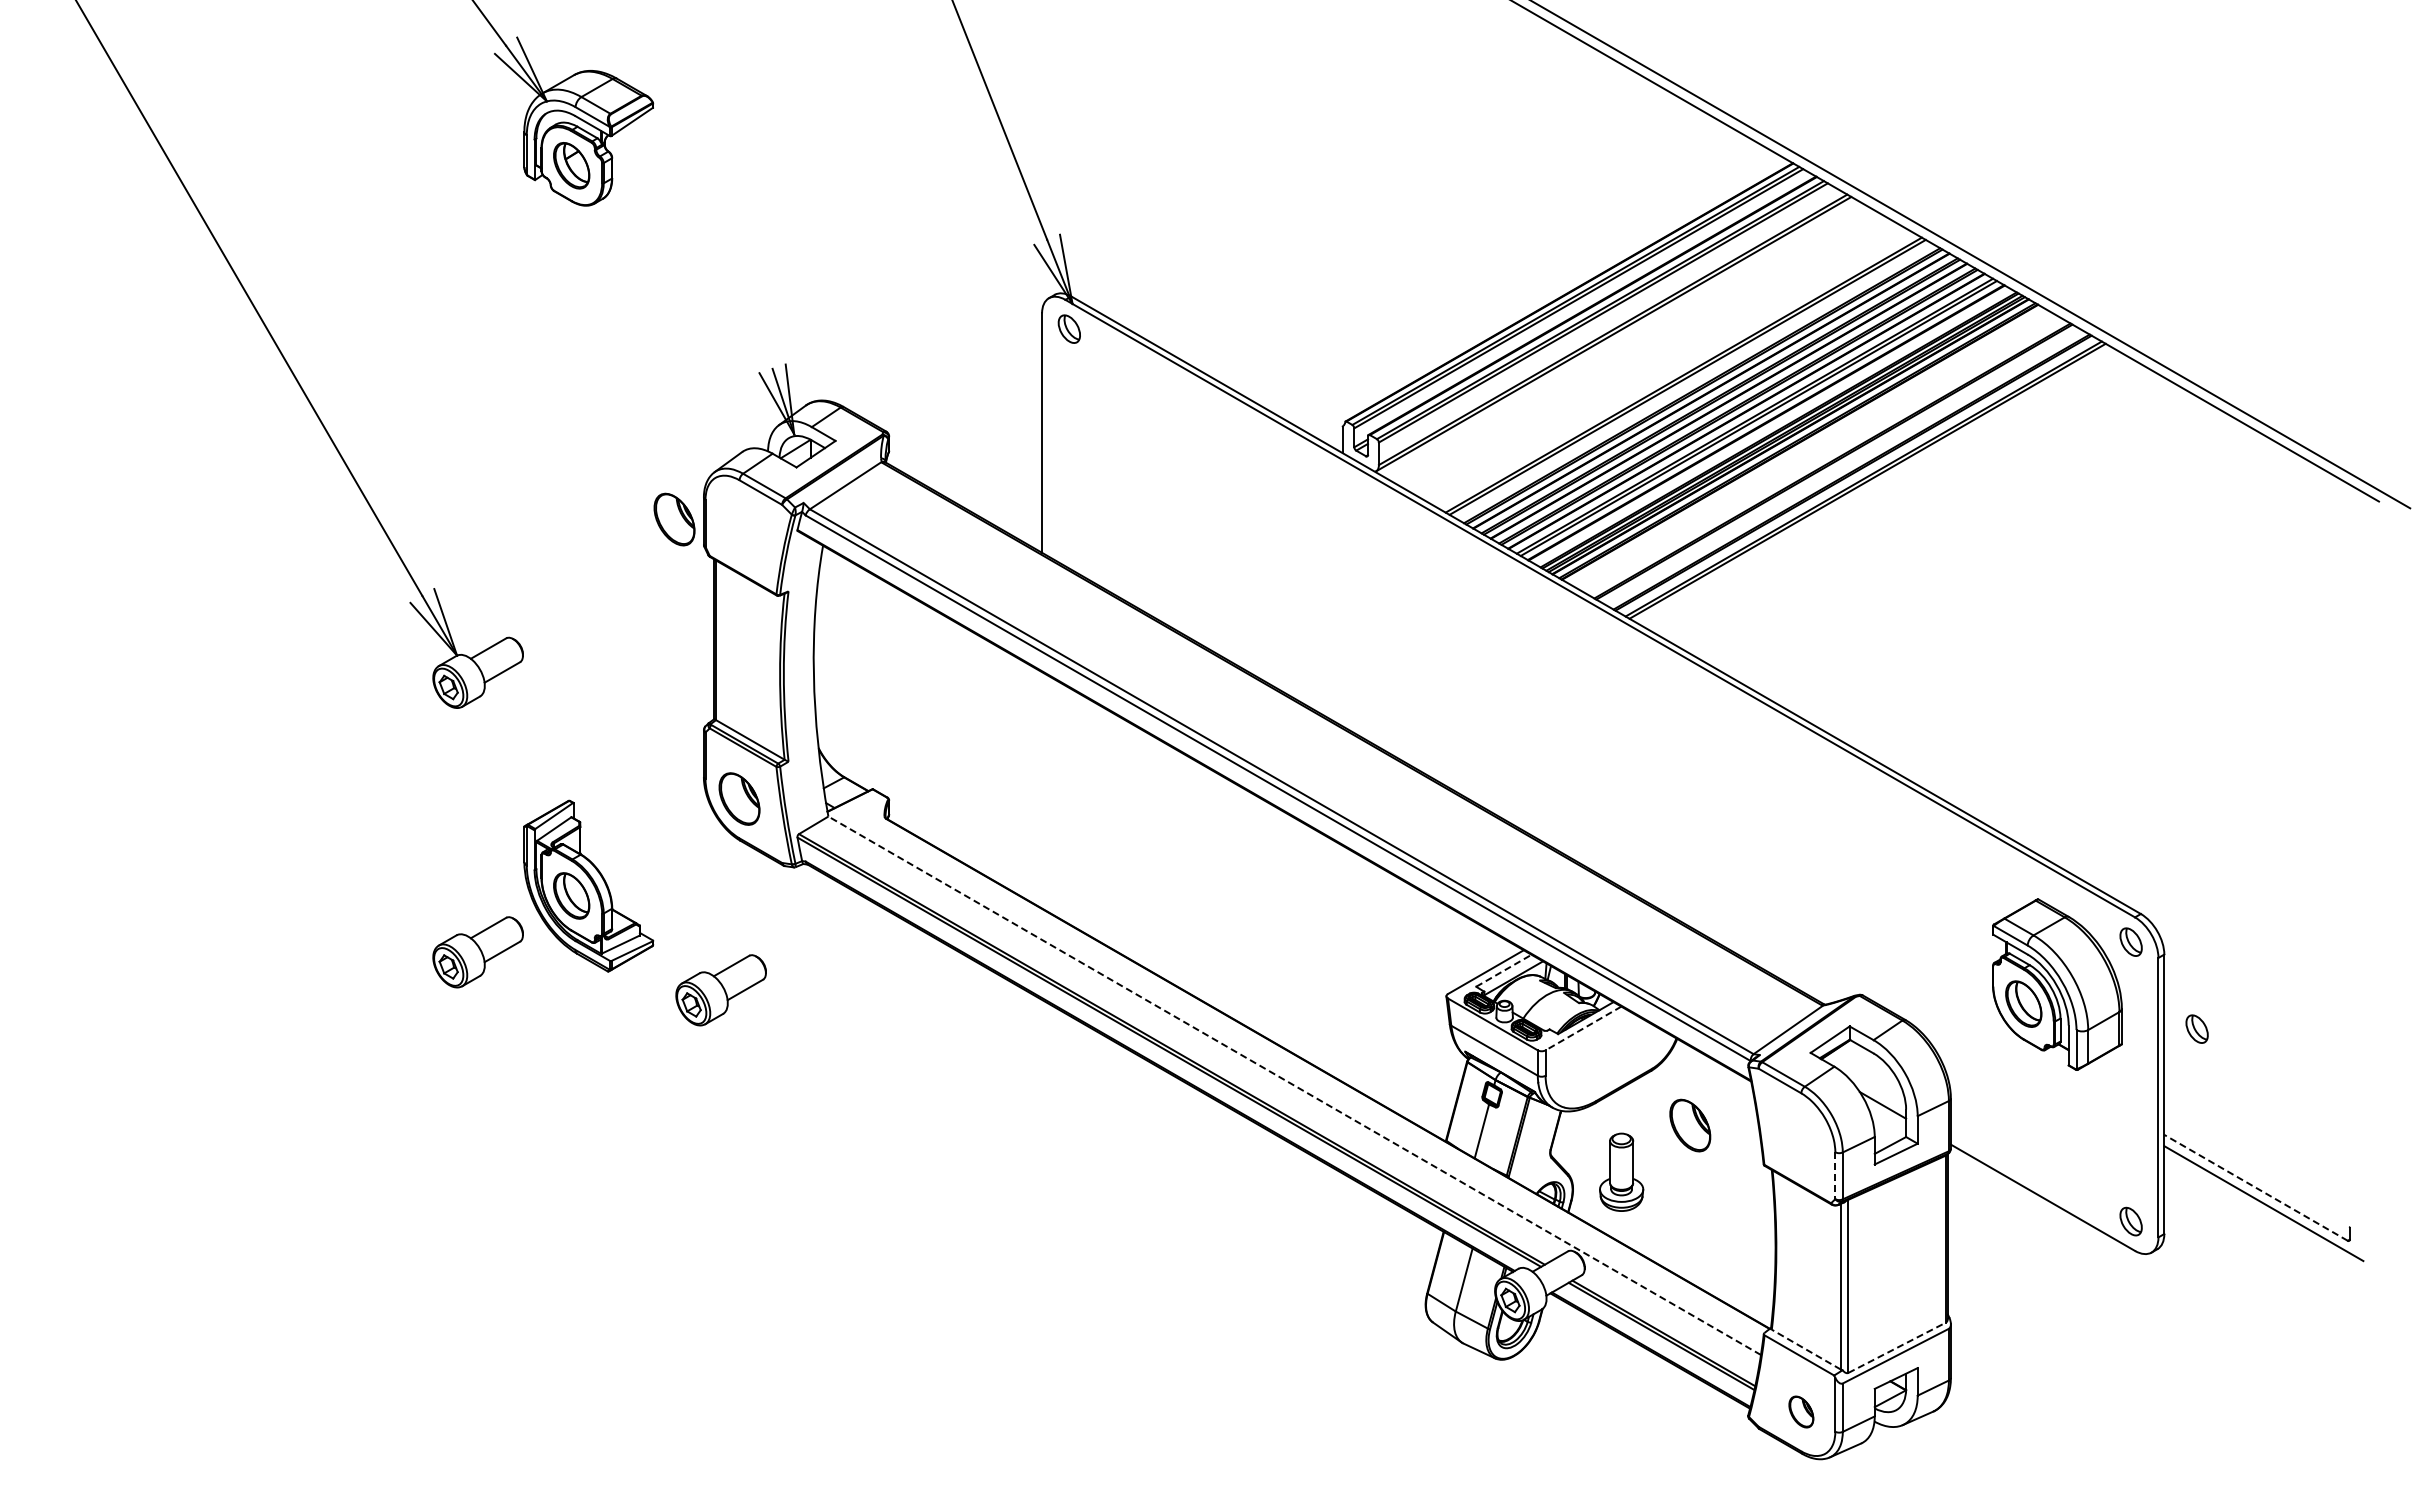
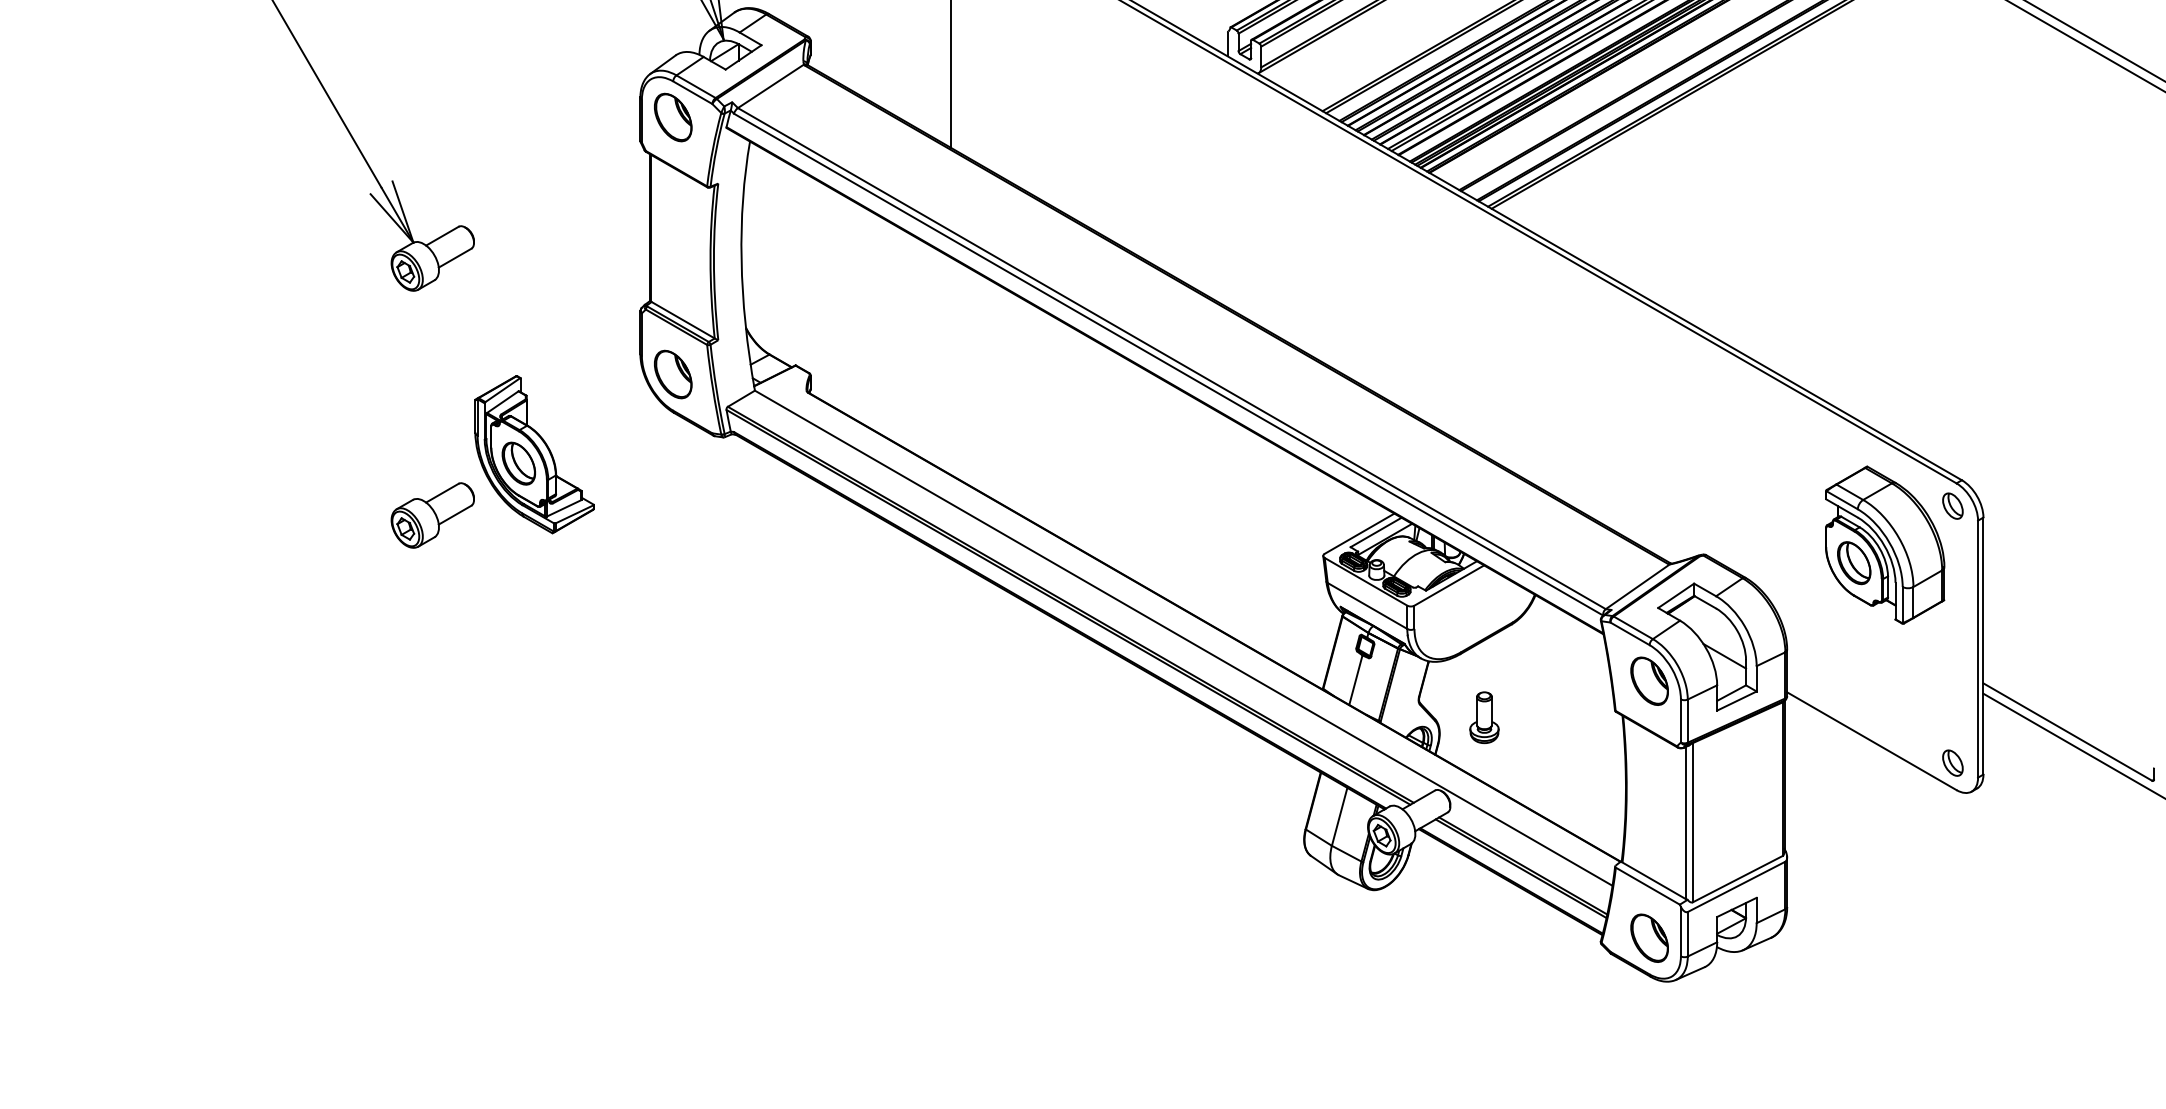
part: (674, 519) -> (673, 117), moved
line: (1503, 970) -> (1375, 532), dashed -> solid
part: (720, 990) -> (655, 550), removed
line: (1583, 1028) -> (1449, 585), dashed -> solid
part: (2196, 1028) -> (2013, 585), removed
line: (1294, 1085) -> (1183, 637), dashed -> solid
part: (1690, 1125) -> (1649, 681), moved
part: (1621, 1171) -> (1484, 717), size x0.71
line: (1835, 1176) -> (1681, 721), dashed -> solid
line: (2256, 1187) -> (2068, 731), dashed -> solid
line: (1897, 1347) -> (1738, 878), dashed -> solid
line: (1806, 1349) -> (1654, 880), dashed -> solid
part: (1801, 1411) -> (1649, 937), size x1.67

